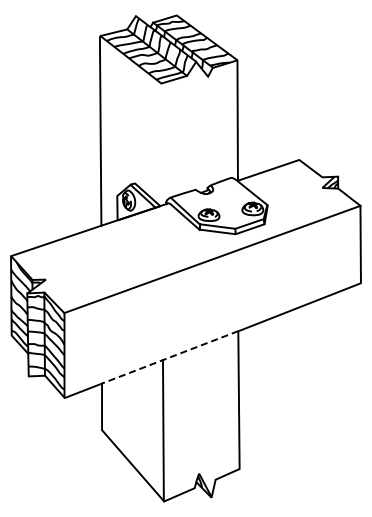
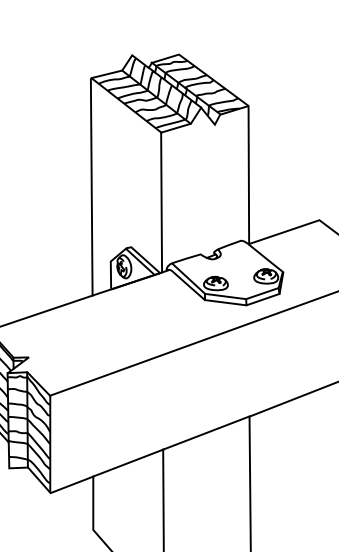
line: (161, 144) -> (161, 202), added
line: (169, 357) -> (170, 446), dashed -> solid

